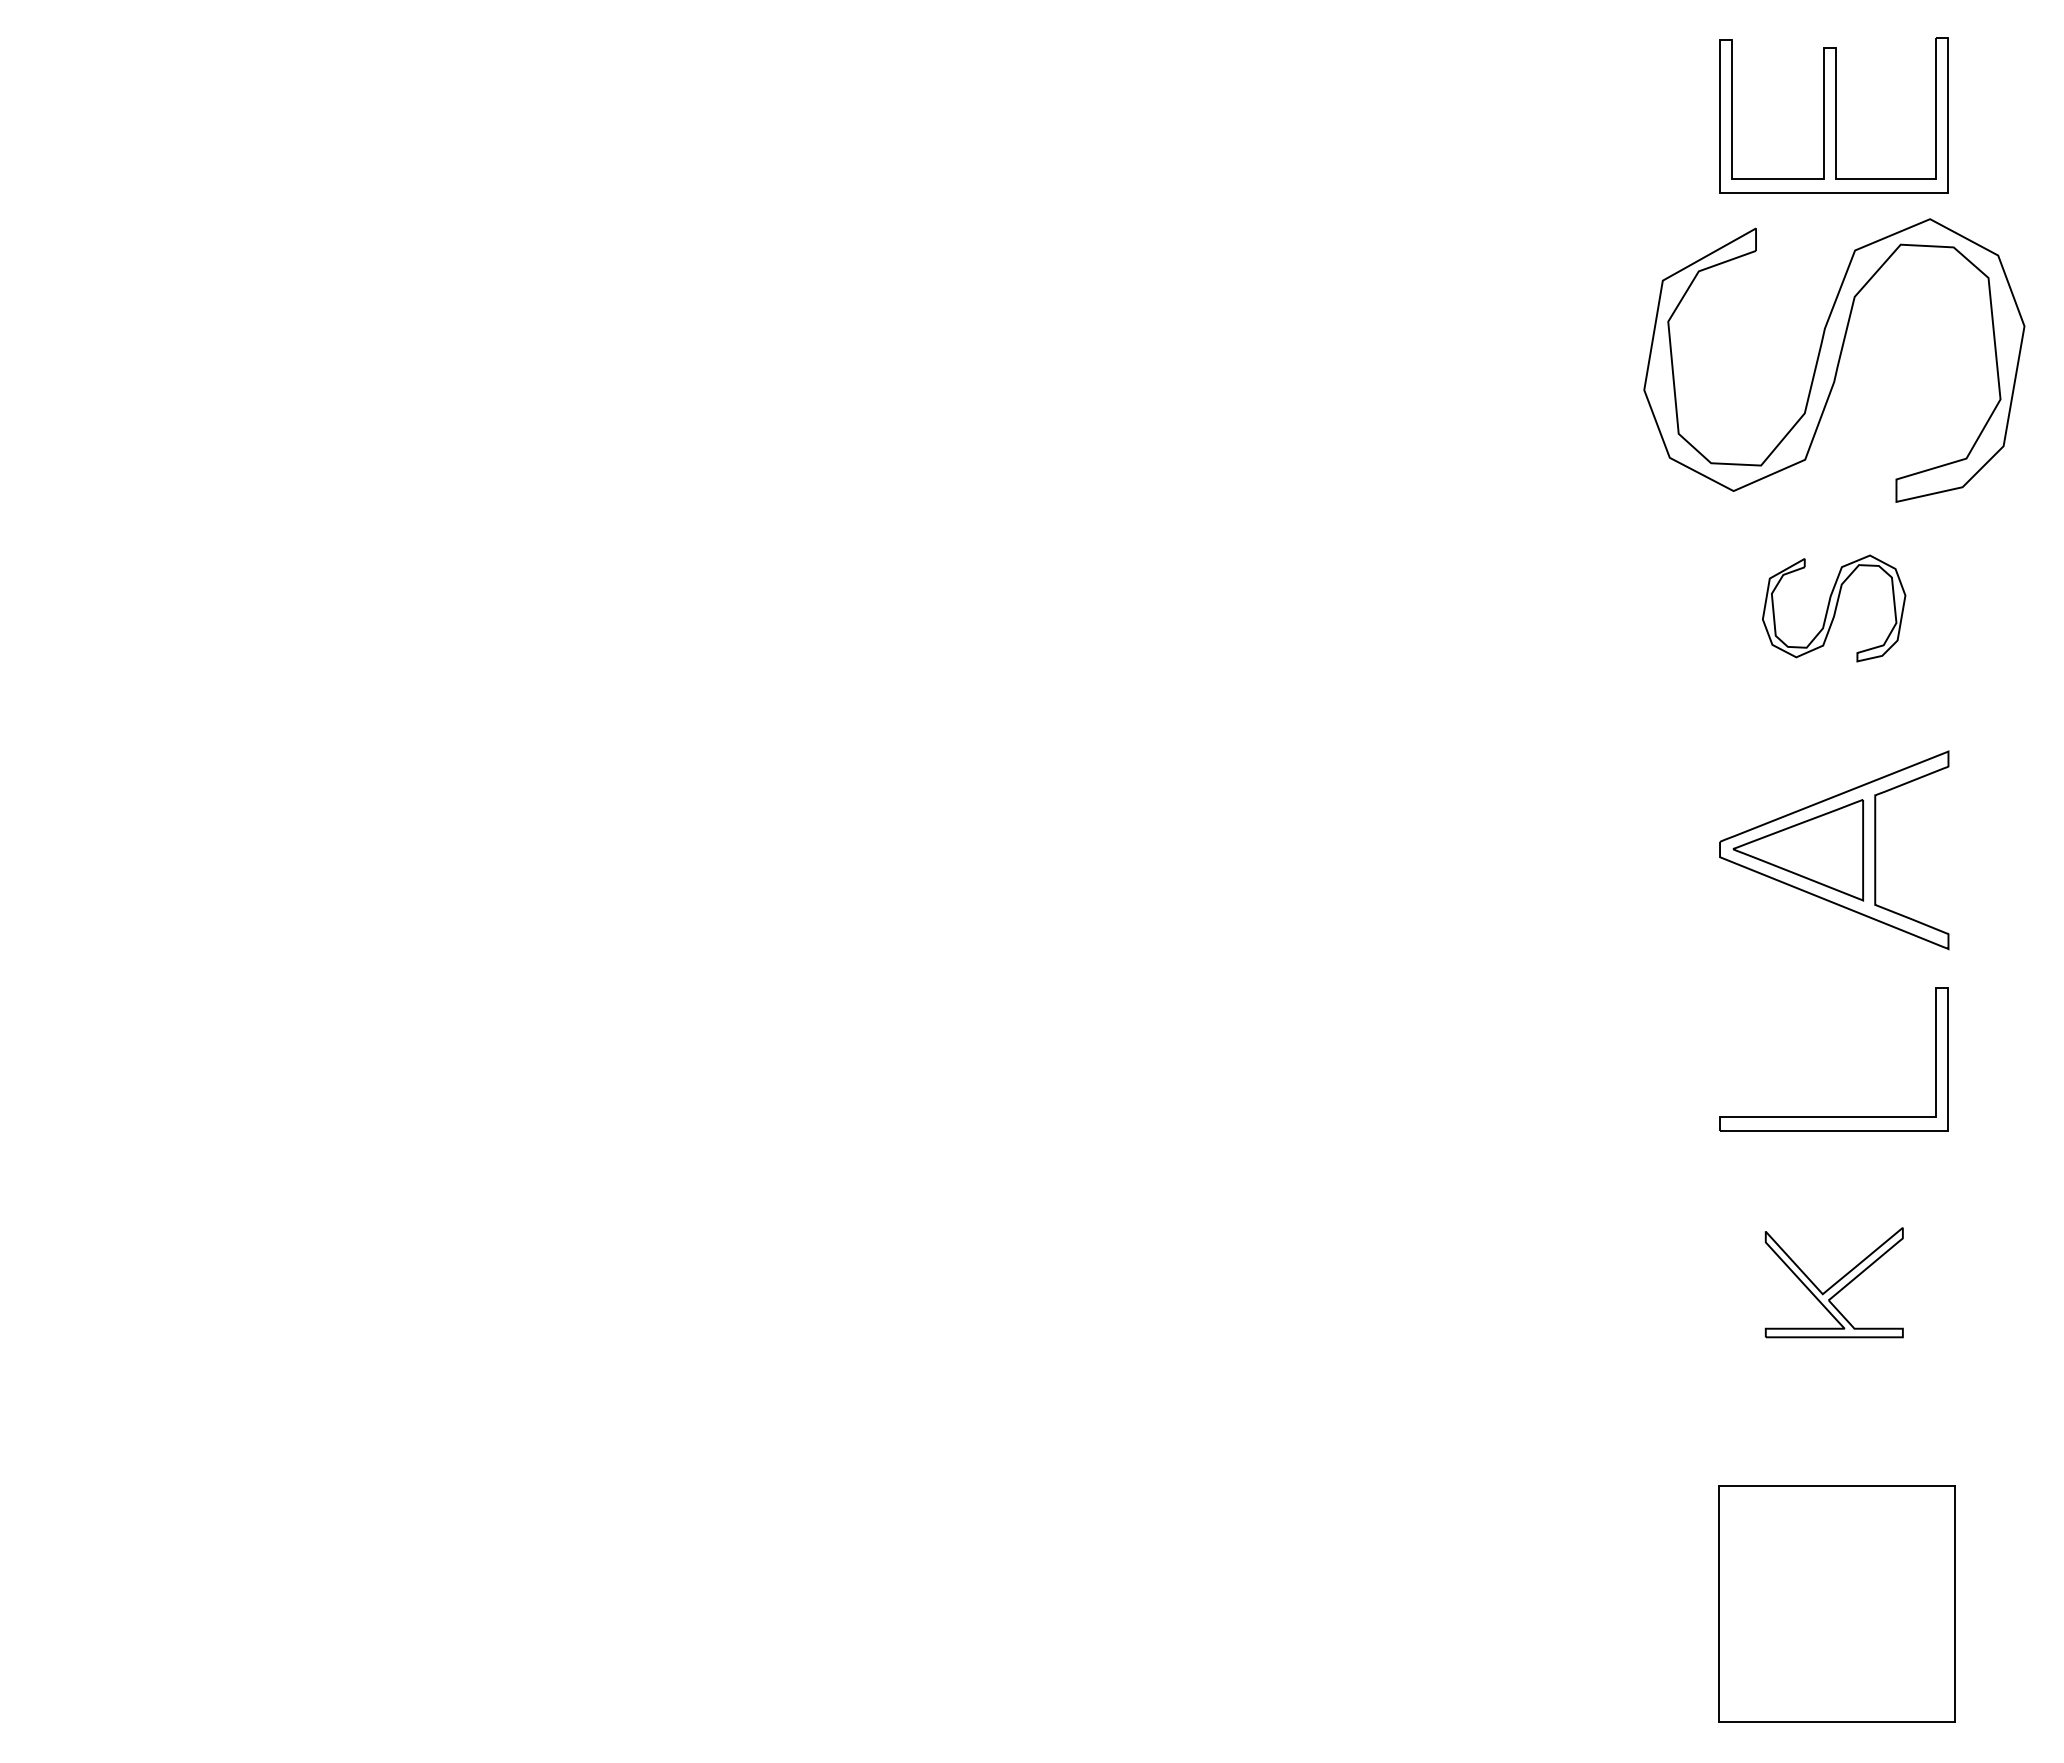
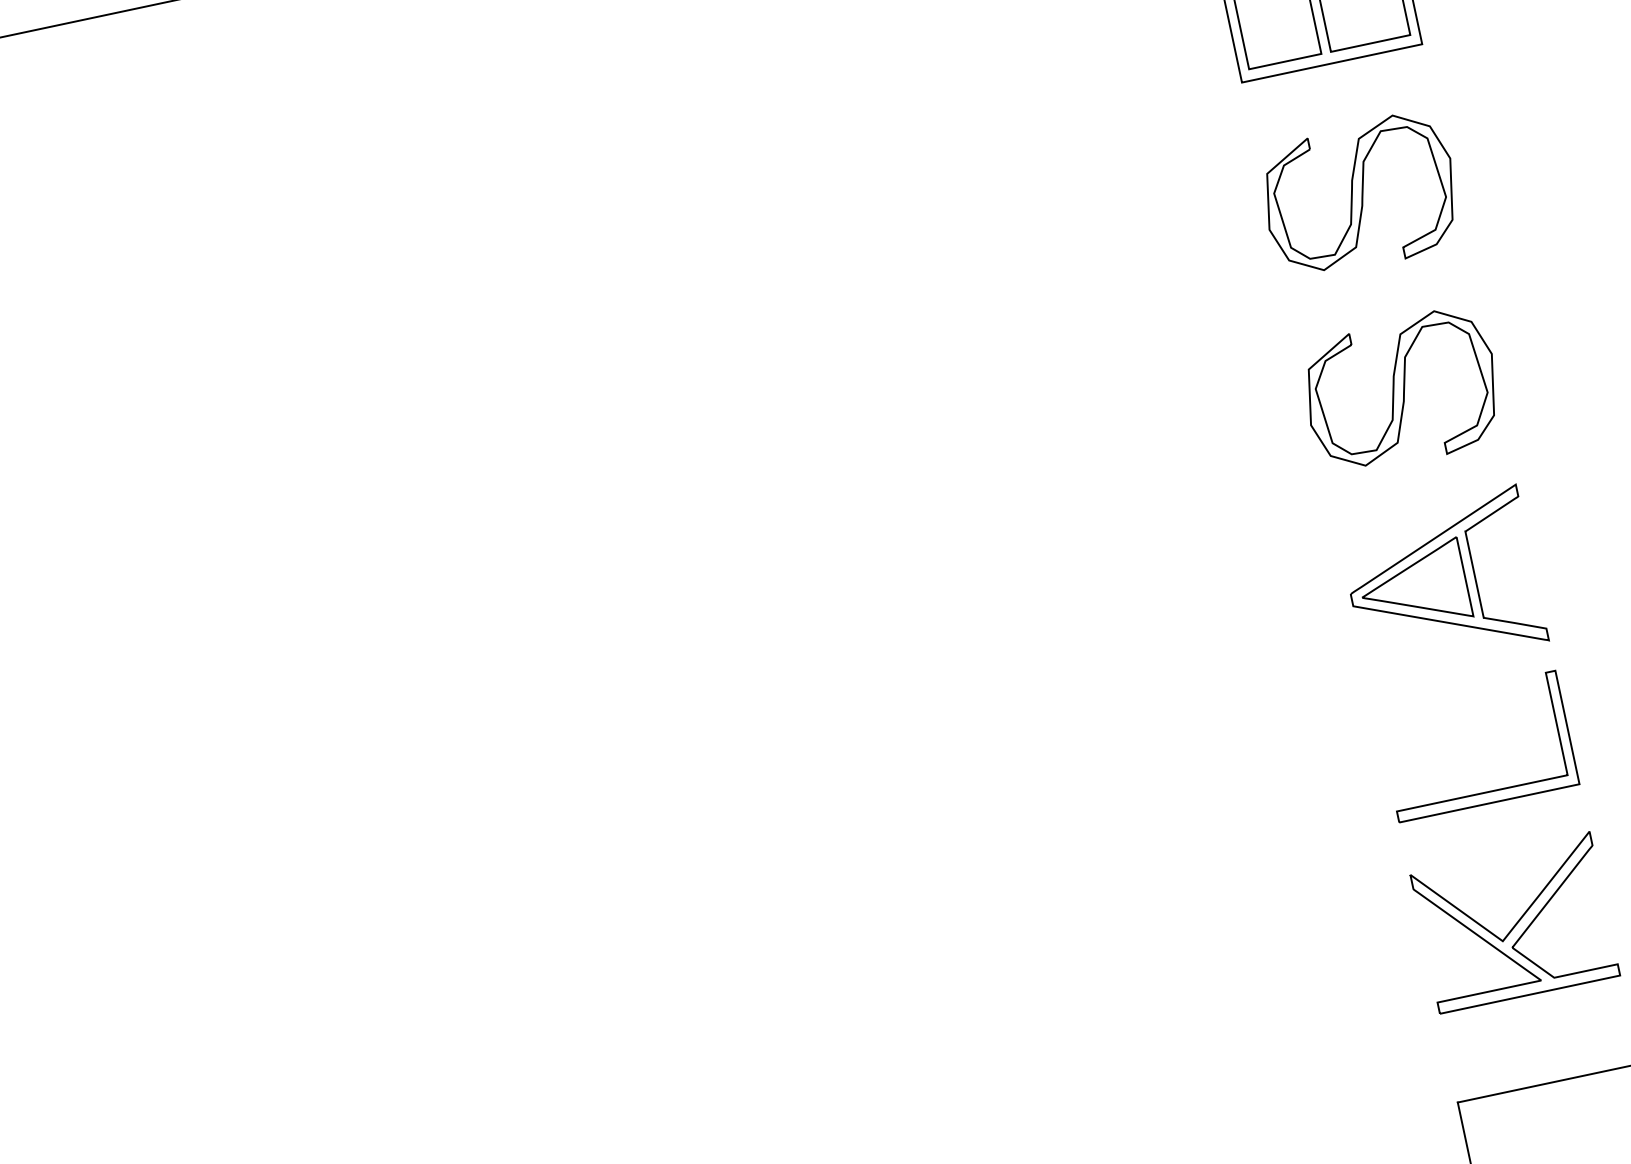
part: (1833, 360) -> (1359, 195), size x0.62
part: (1833, 608) -> (1401, 391), size x1.67
part: (1834, 1282) -> (1514, 922), size x1.67

